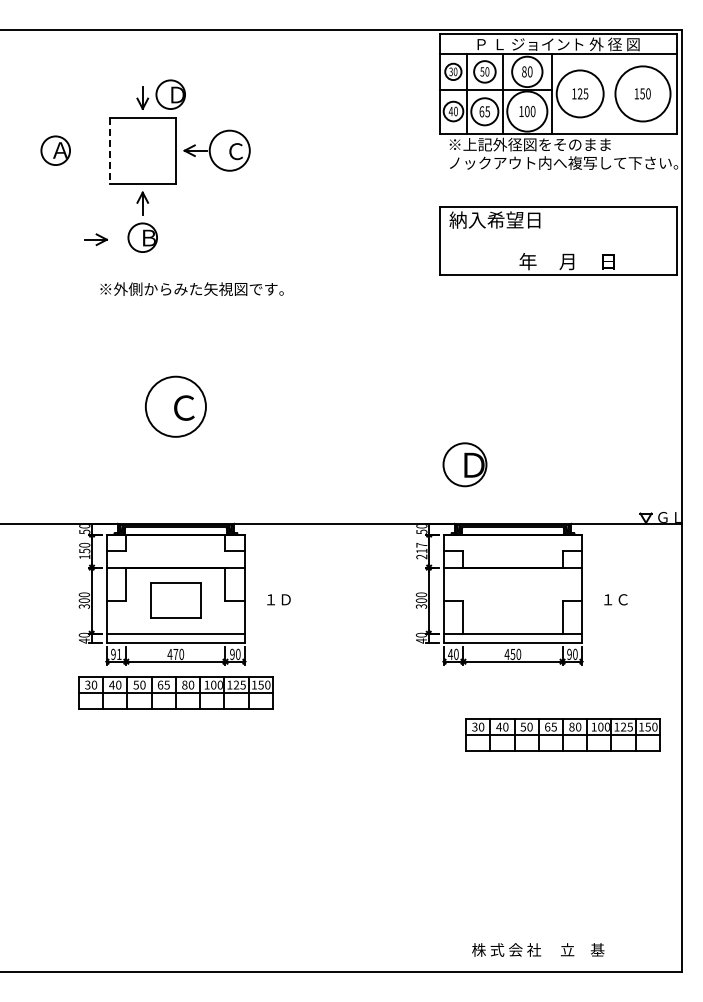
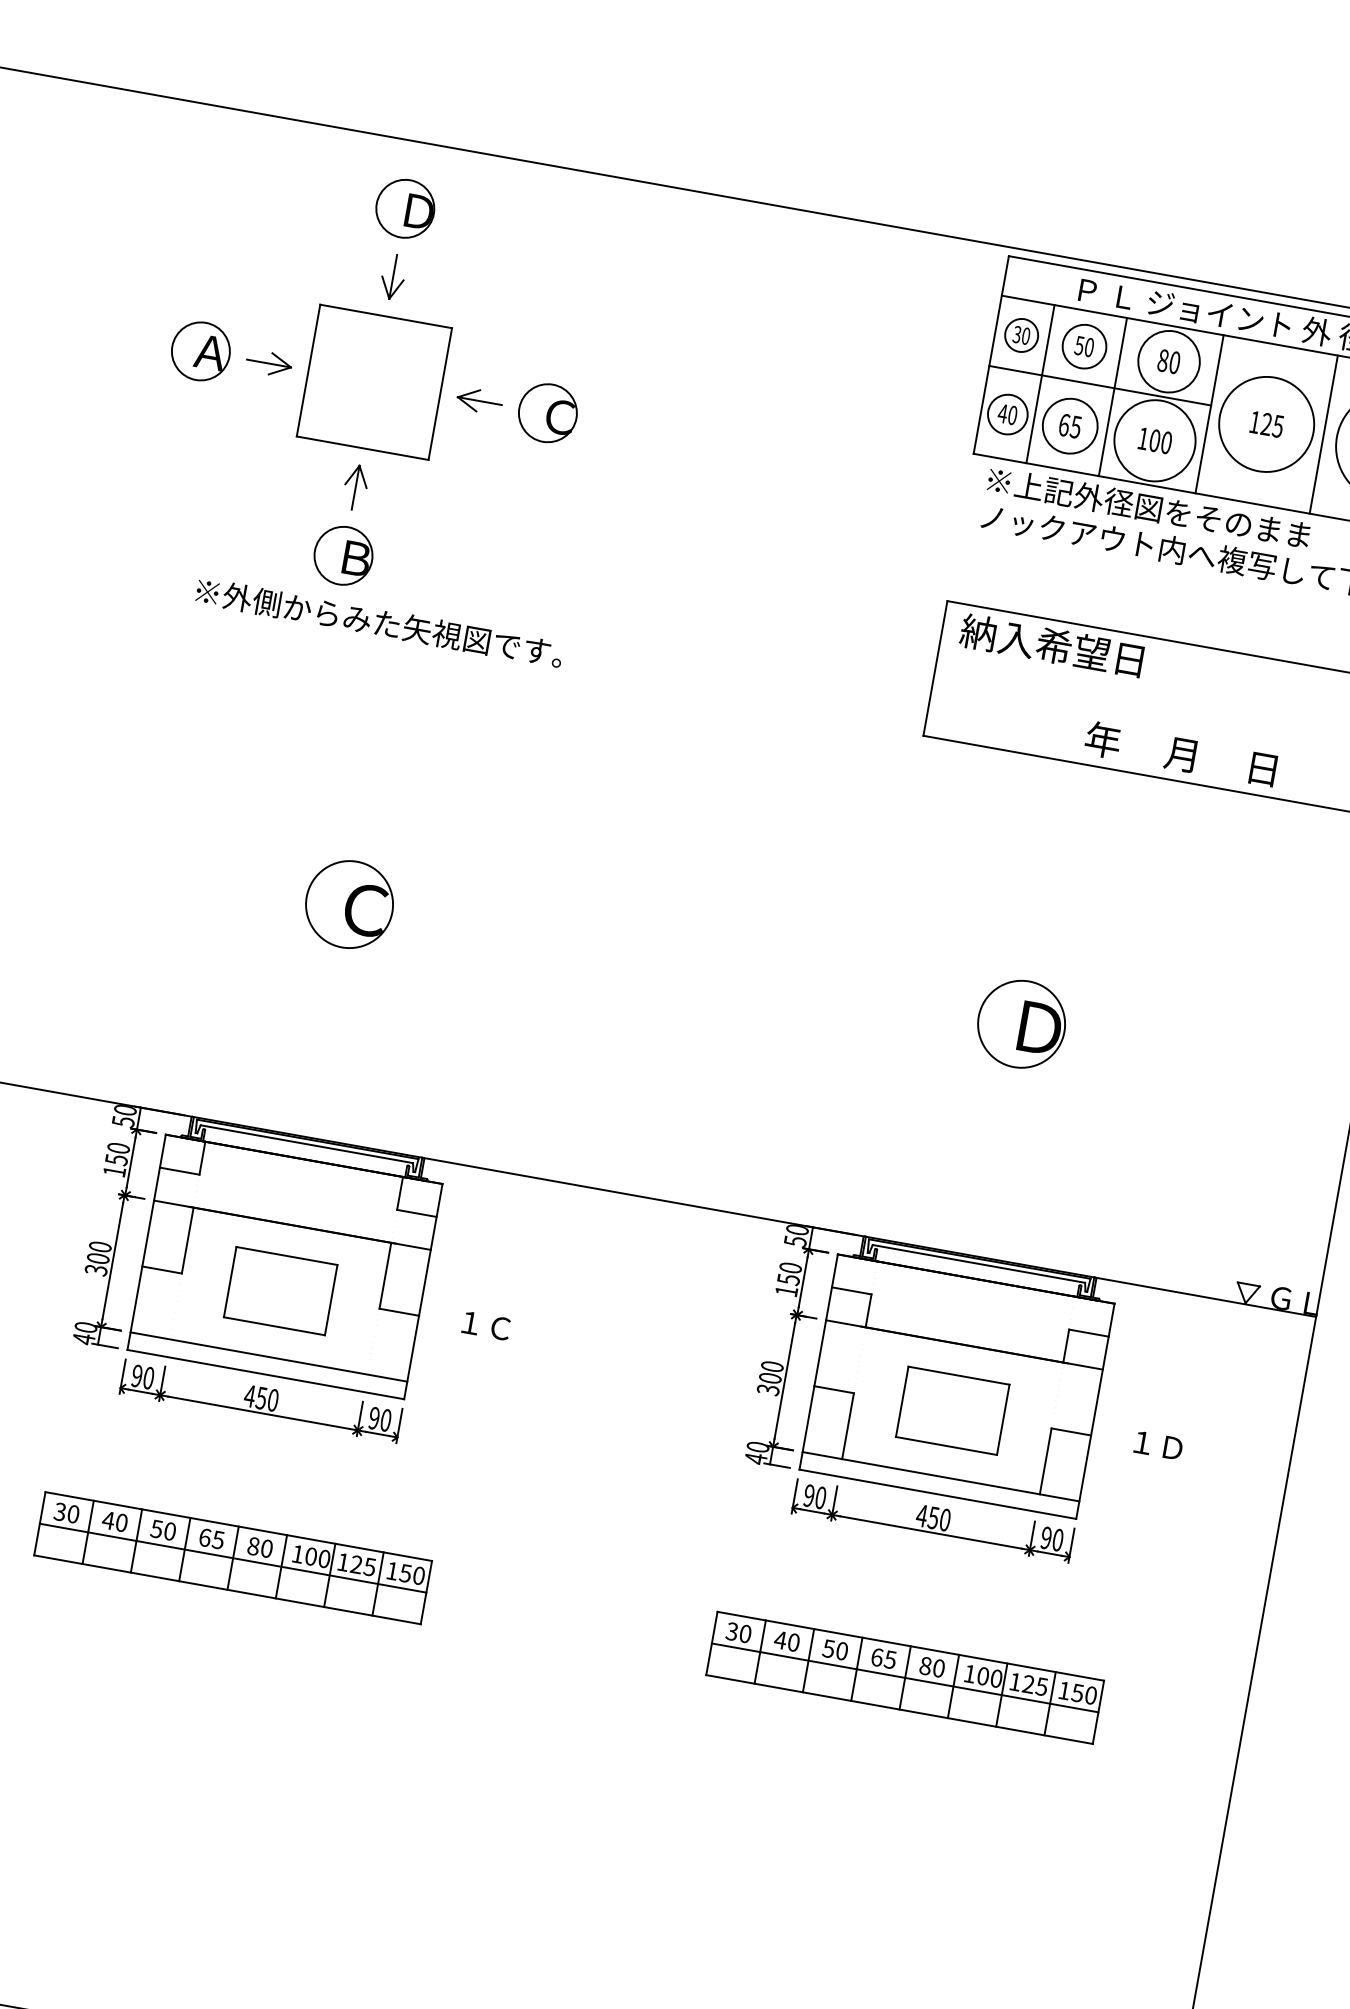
line: (608, 93) -> (1323, 433), added
part: (170, 94) -> (404, 208), moved
circle: (229, 150) -> (547, 412), size x0.71
line: (109, 151) -> (307, 372), dashed -> solid
part: (95, 239) -> (268, 362), moved
text: (191, 288) -> (378, 621), moved
circle: (175, 406) -> (348, 903), size x0.71
part: (464, 464) -> (1020, 1023), moved
text: (421, 550) -> (788, 1278), 217 -> 150
text: (285, 599) -> (499, 1327), １Ｄ -> １Ｃ
text: (622, 599) -> (1171, 1447), １Ｃ -> １Ｄ
part: (512, 600) -> (951, 1410), added
text: (450, 653) -> (809, 1493), 40 -> 90
text: (119, 654) -> (149, 1378), 91 -> 90
text: (175, 654) -> (260, 1398), 470 -> 450
part: (175, 692) -> (232, 1557), moved
part: (562, 734) -> (904, 1677), moved

